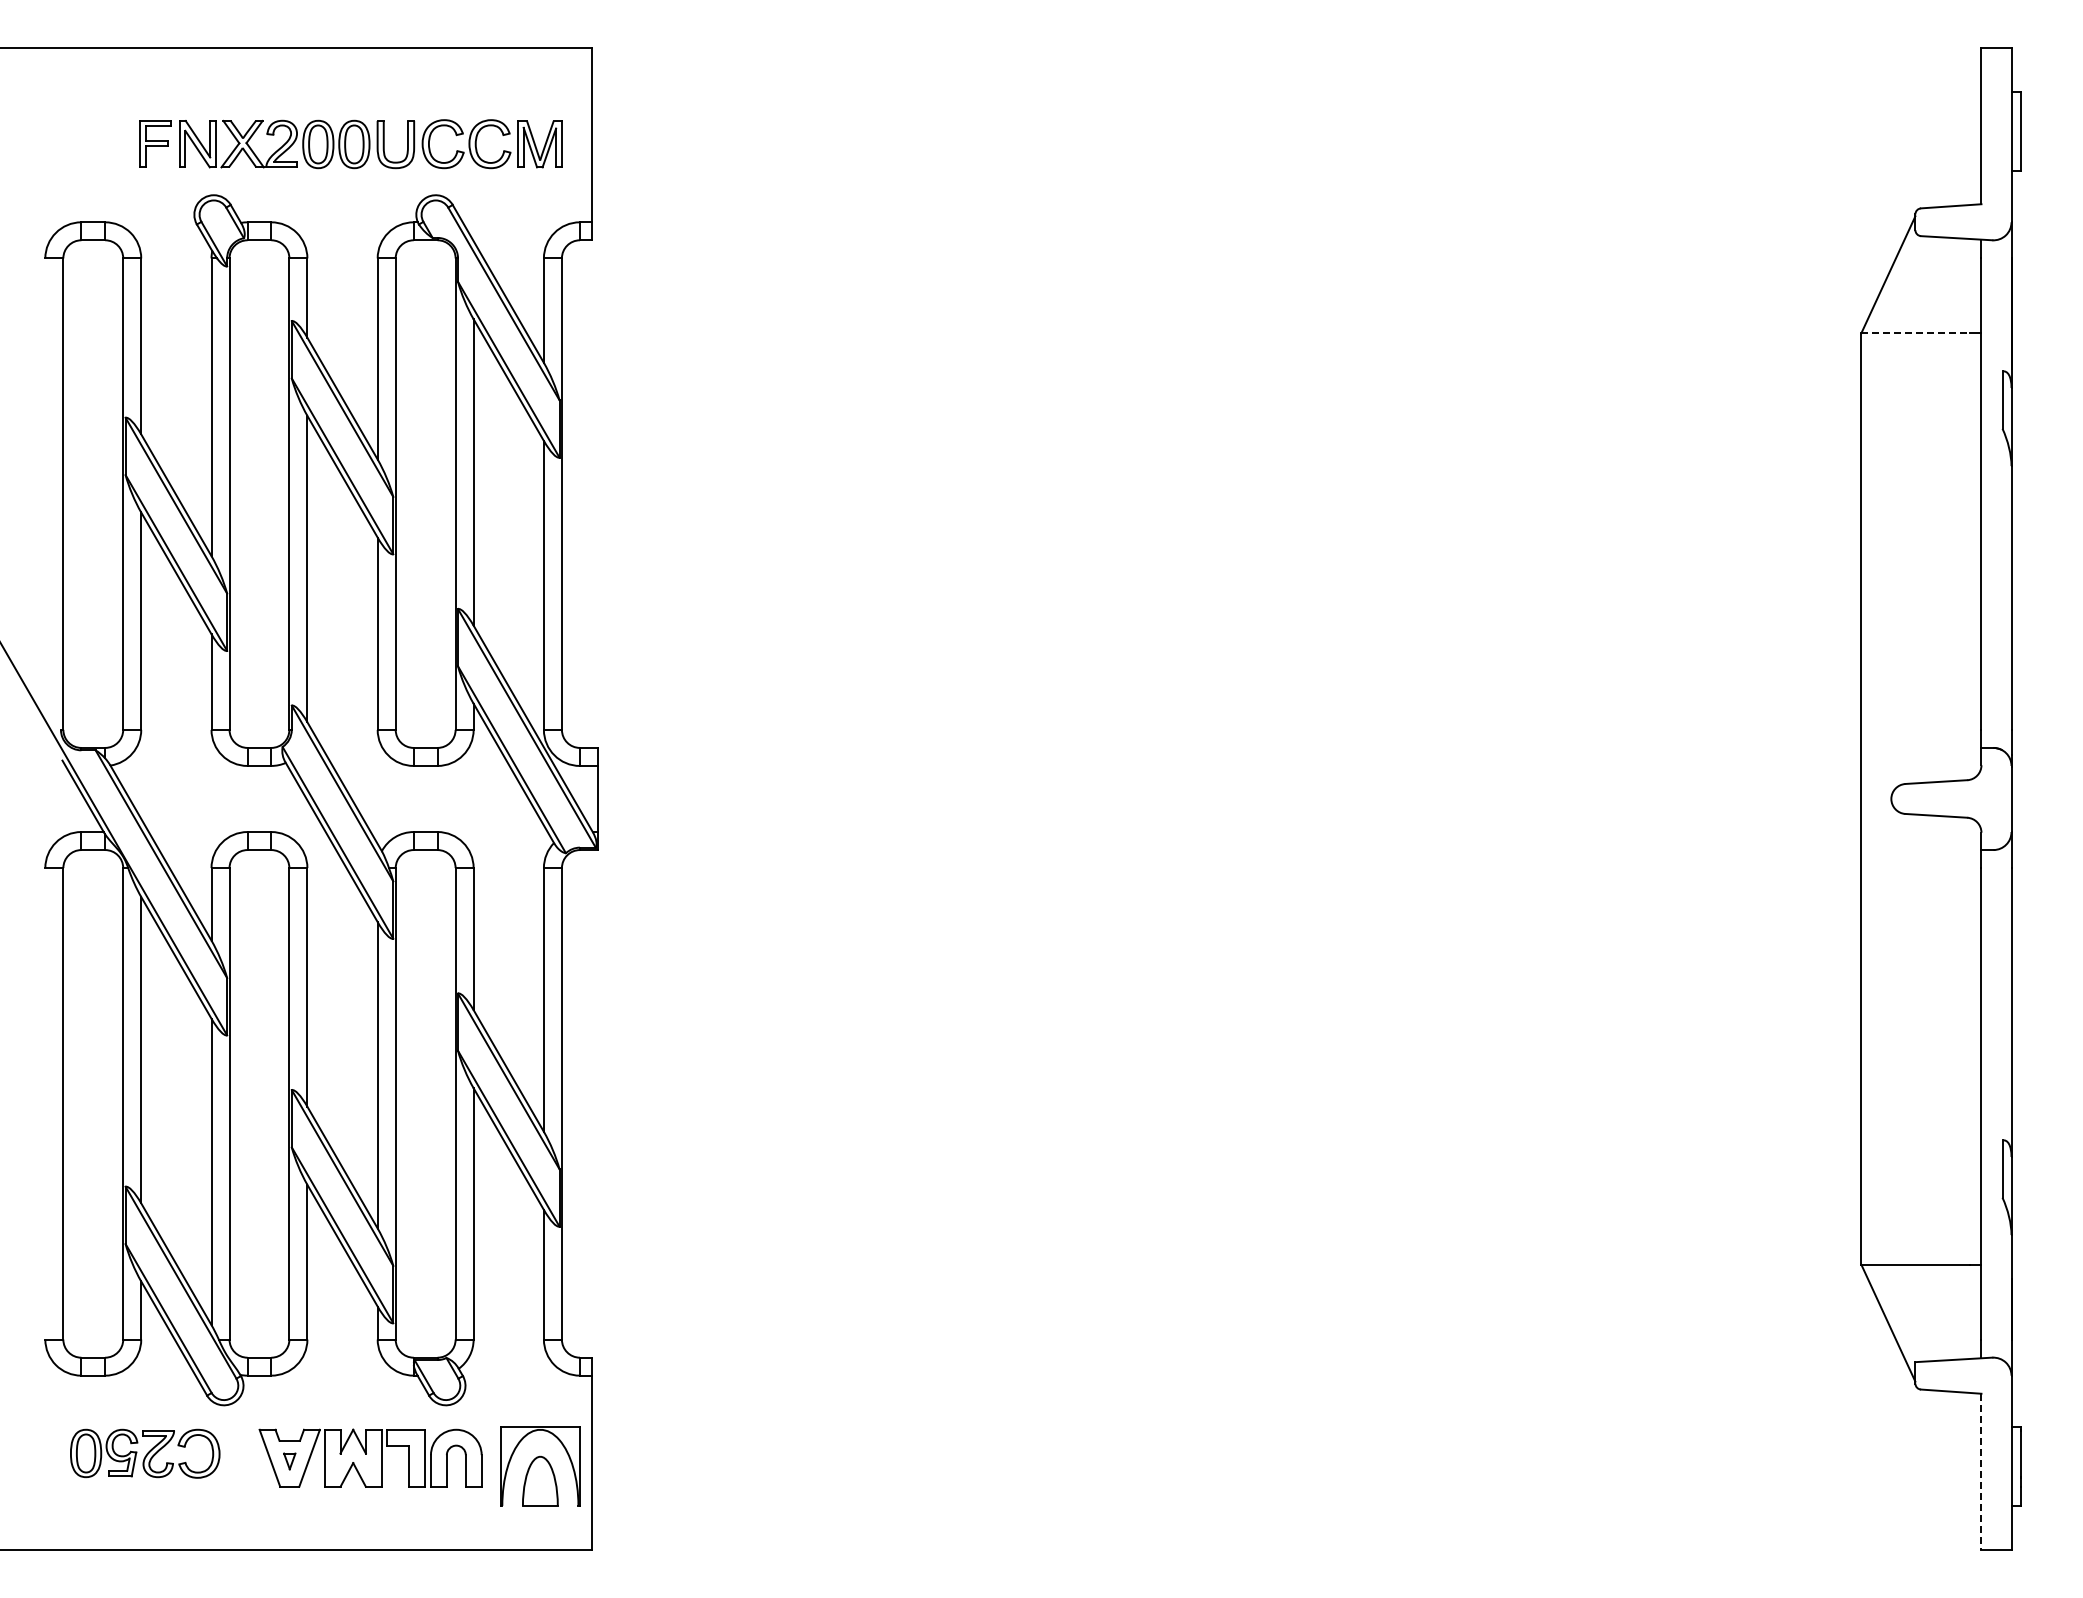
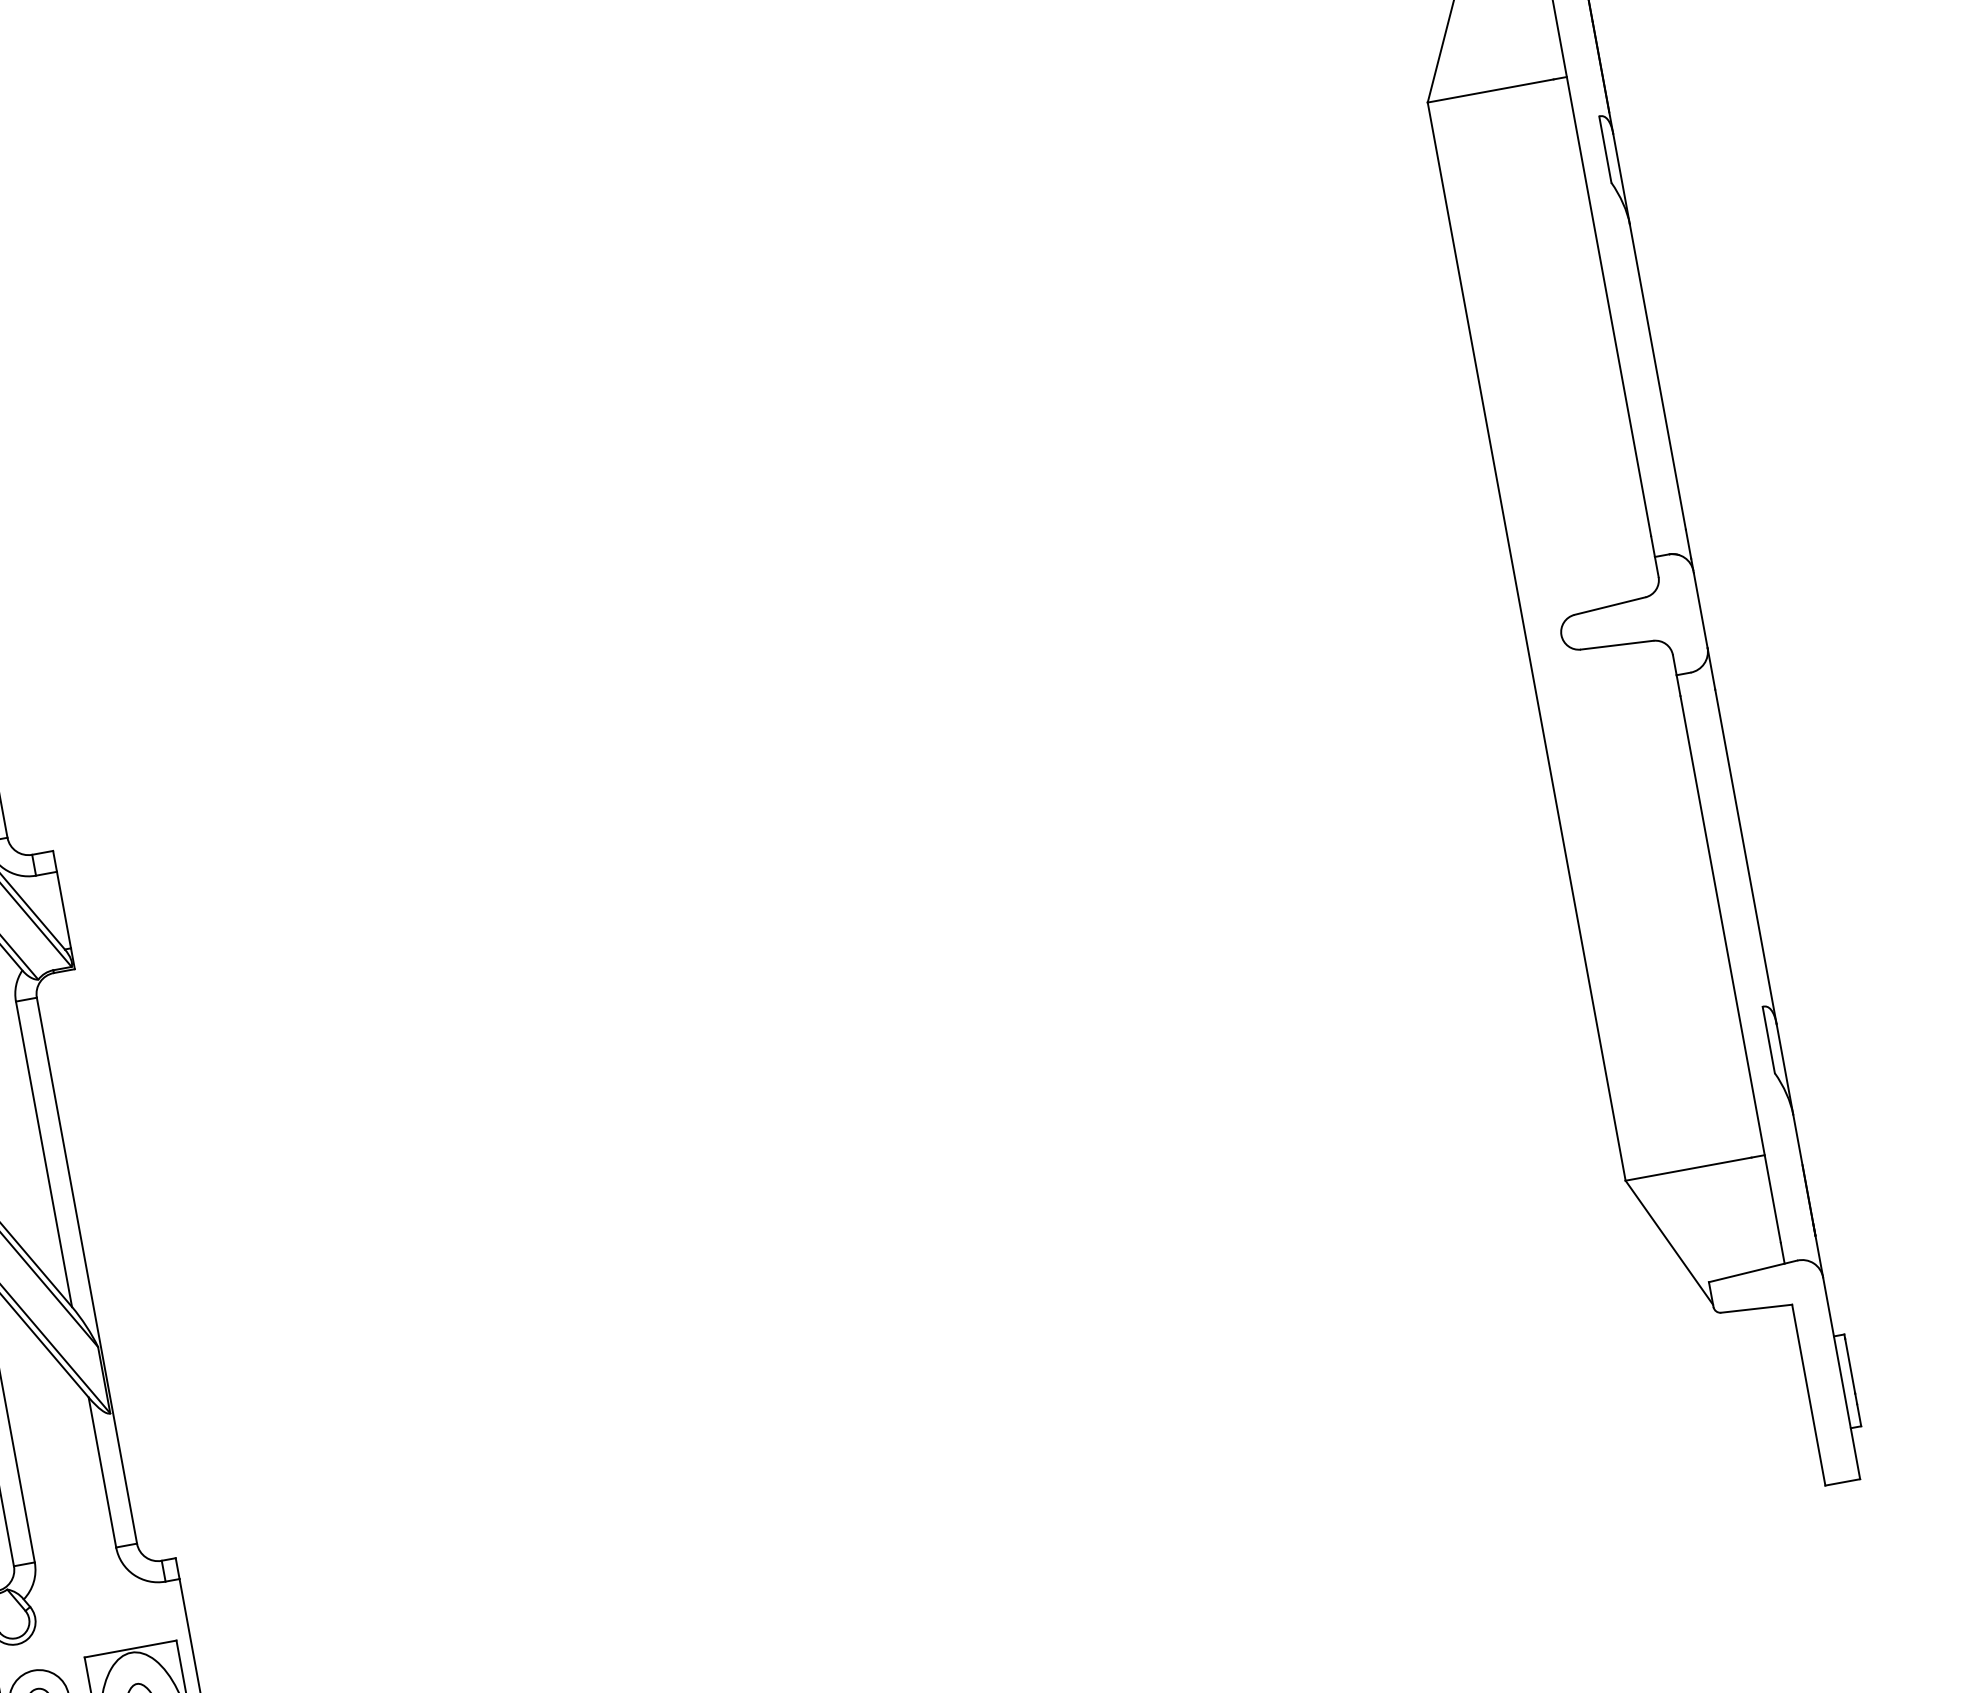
line: (1916, 333) -> (1491, 90), dashed -> solid
line: (1981, 1472) -> (1808, 1395), dashed -> solid

